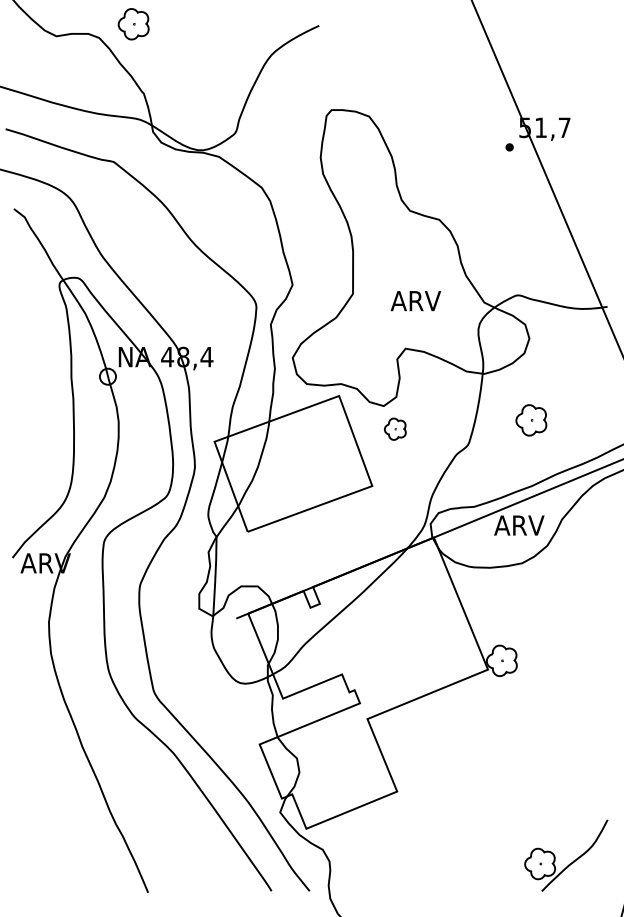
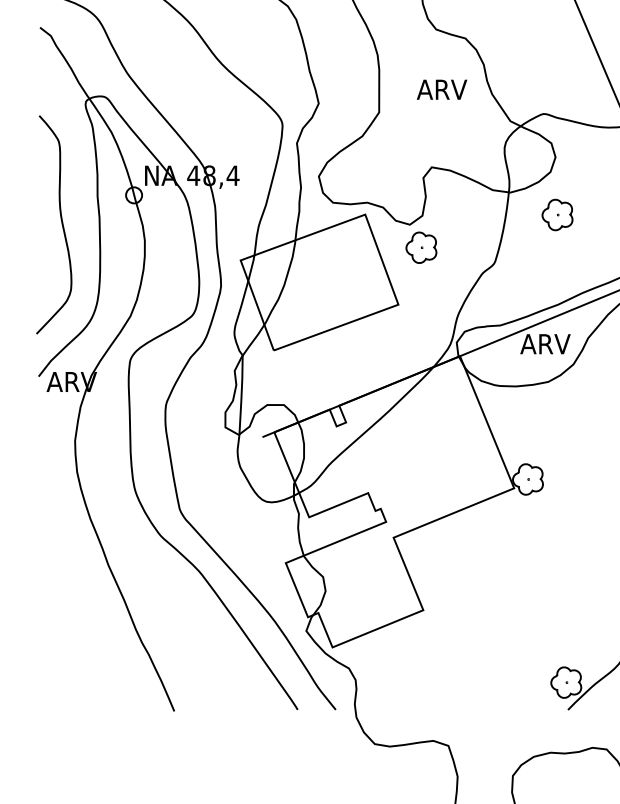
text: (415, 301) -> (441, 90), moved
curve: (35, 405) -> (61, 224), added
part: (531, 420) -> (557, 215), moved
part: (395, 429) -> (421, 248), size x1.43

